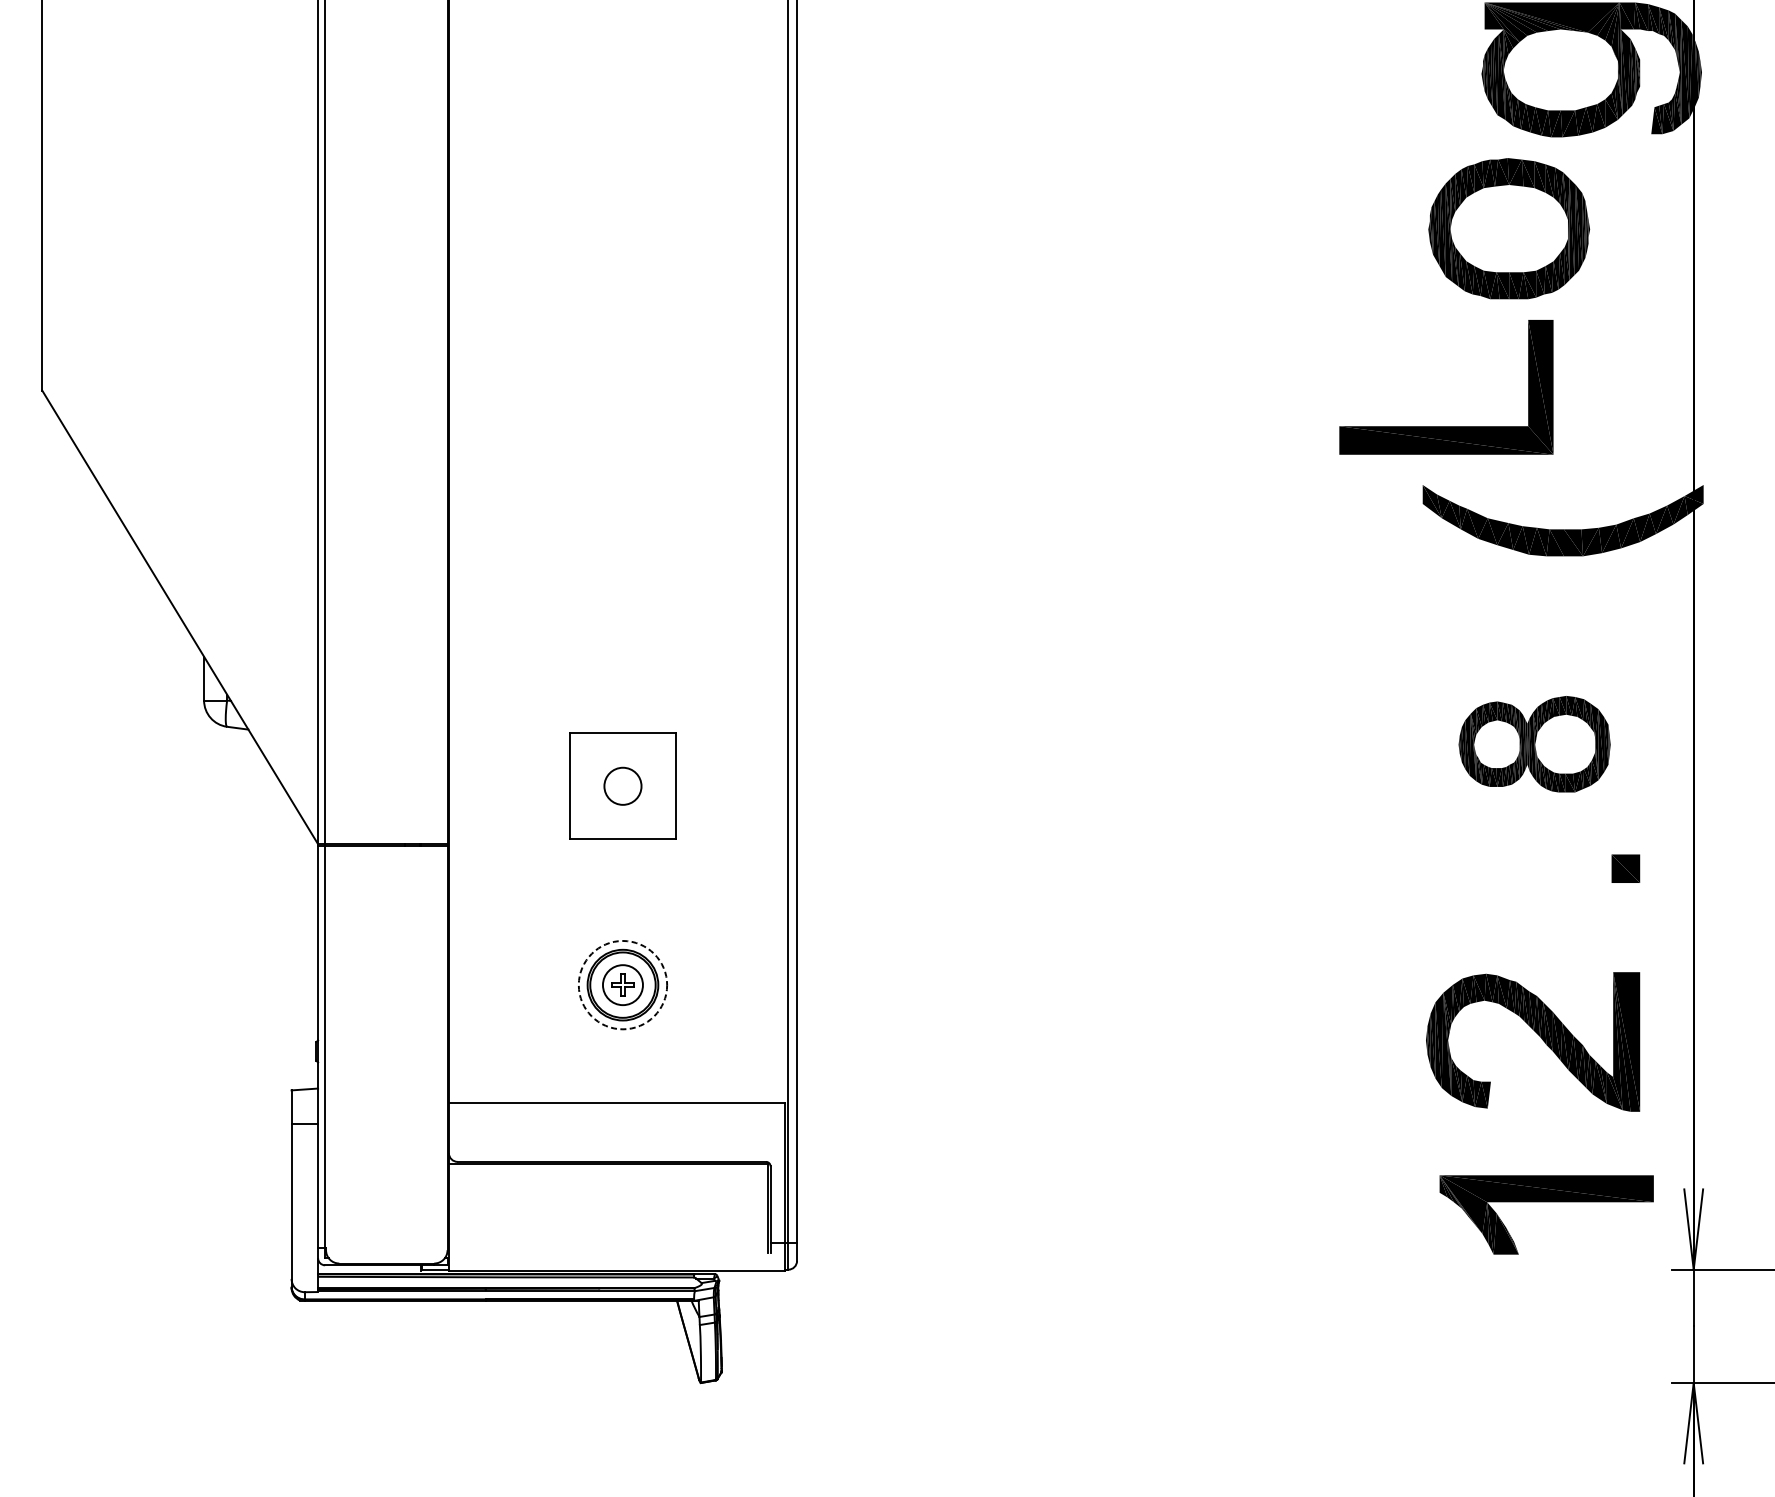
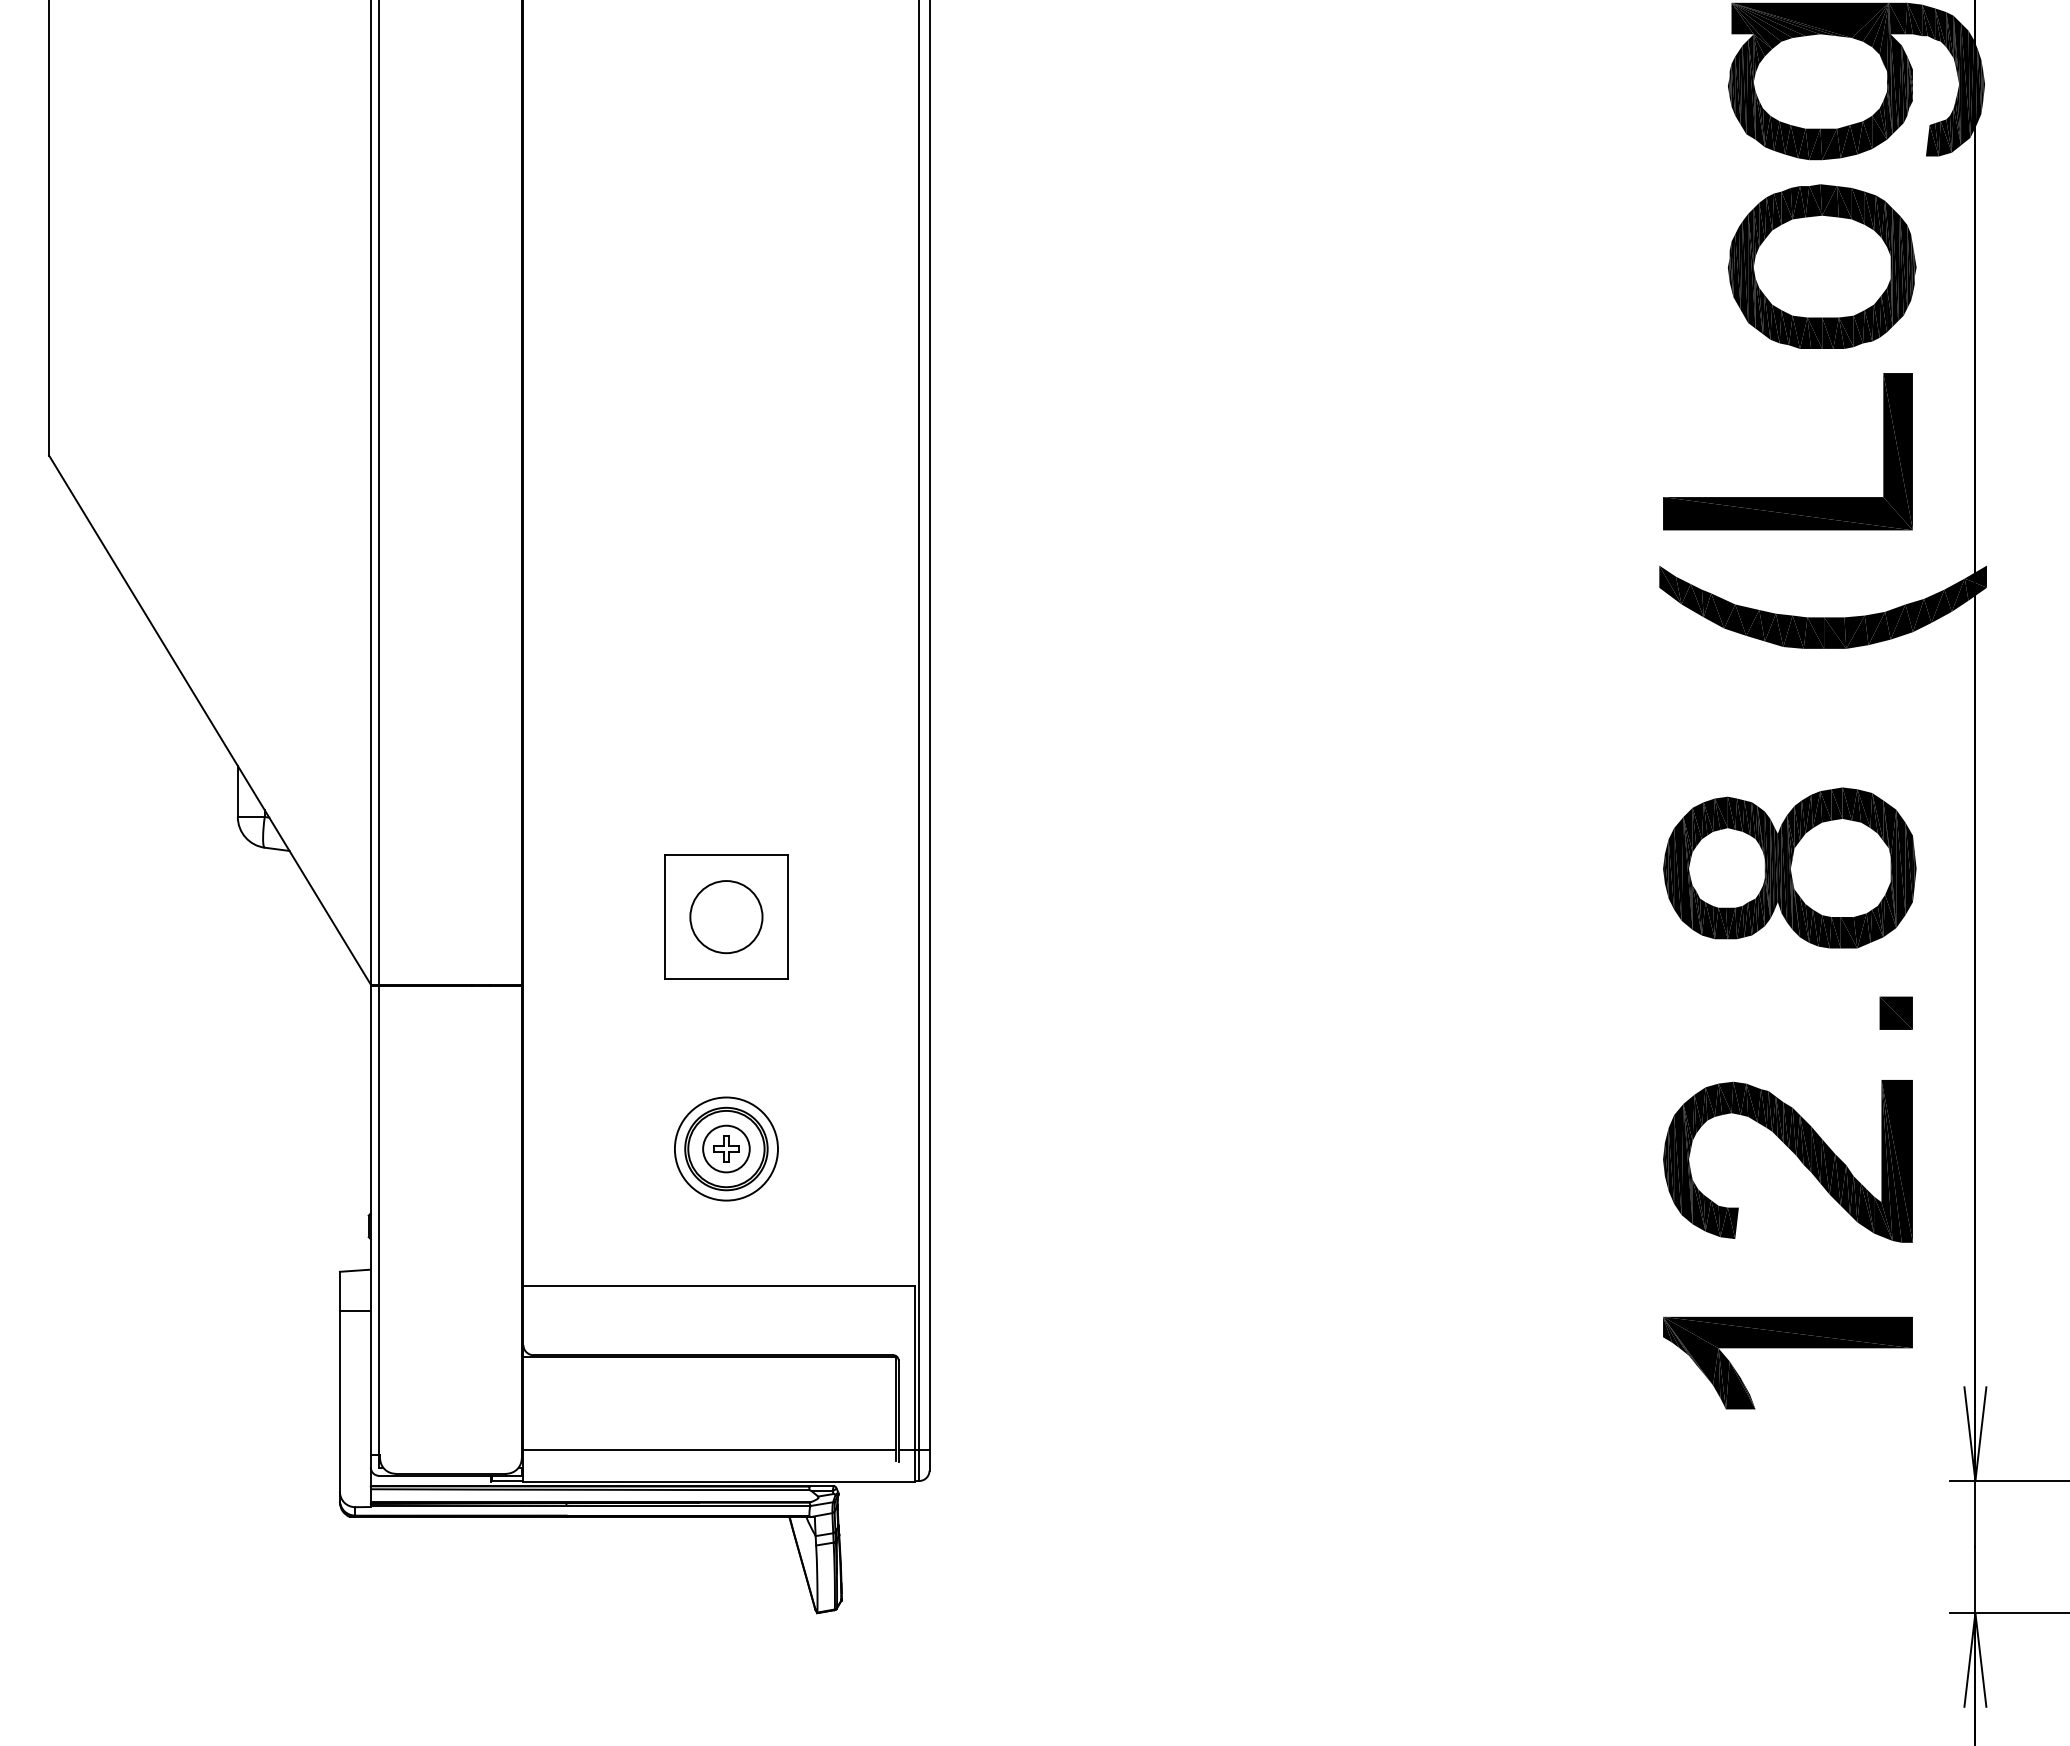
part: (1508, 228) -> (1821, 266), moved
part: (1446, 426) -> (1787, 497), moved
part: (1534, 743) -> (1789, 867), size x1.43
circle: (623, 786) -> (726, 917), size x1.67
circle: (622, 984) -> (725, 1148), dashed -> solid
part: (1538, 1036) -> (1794, 1154), moved
part: (1546, 1202) -> (1787, 1348), moved
line: (608, 1242) -> (709, 1449), added

